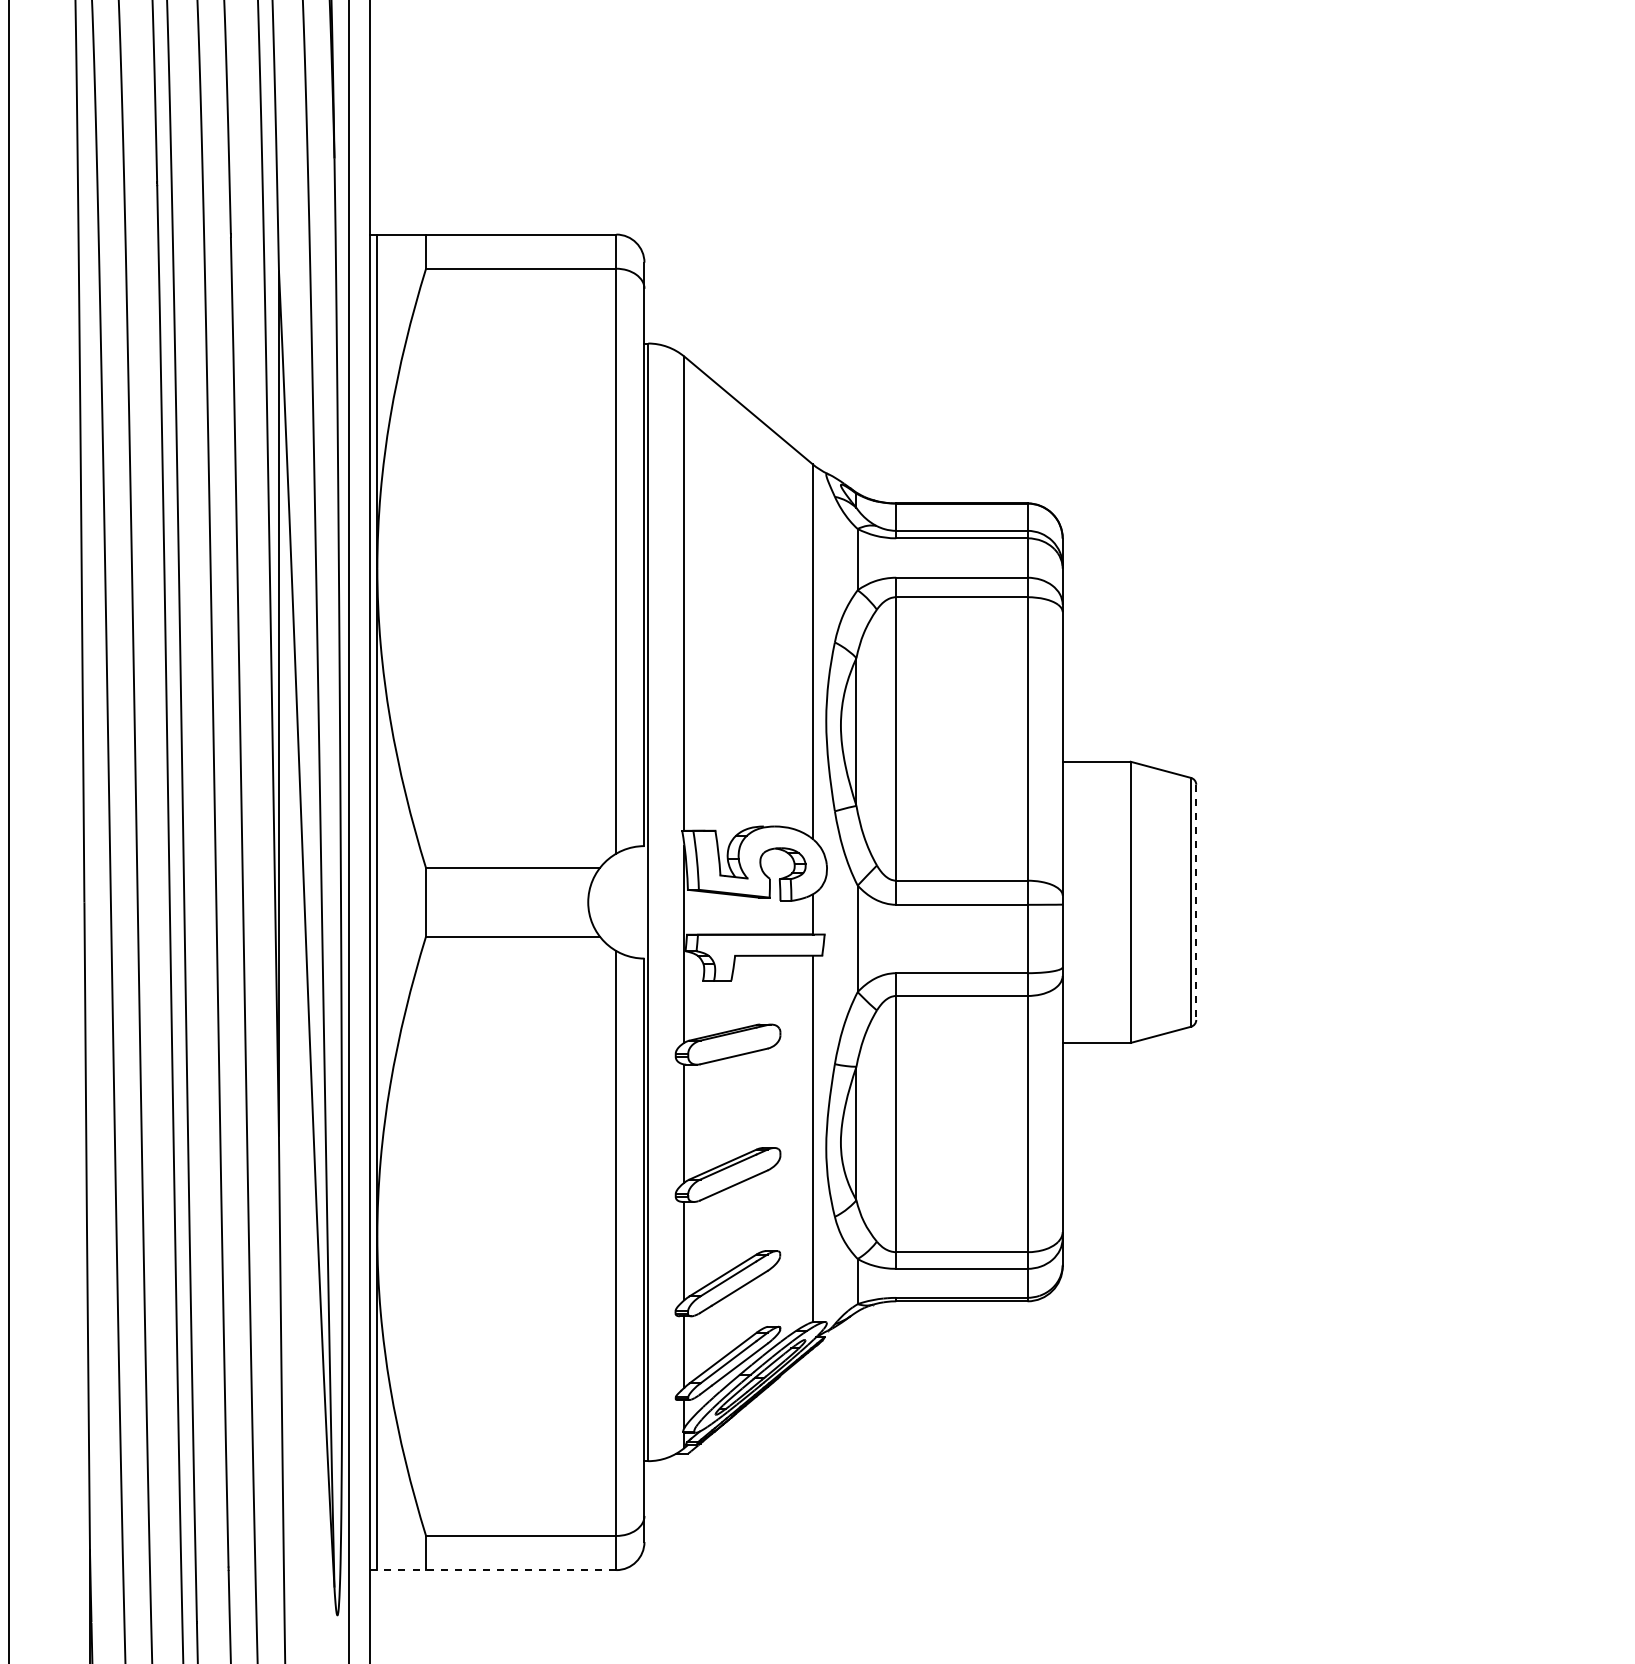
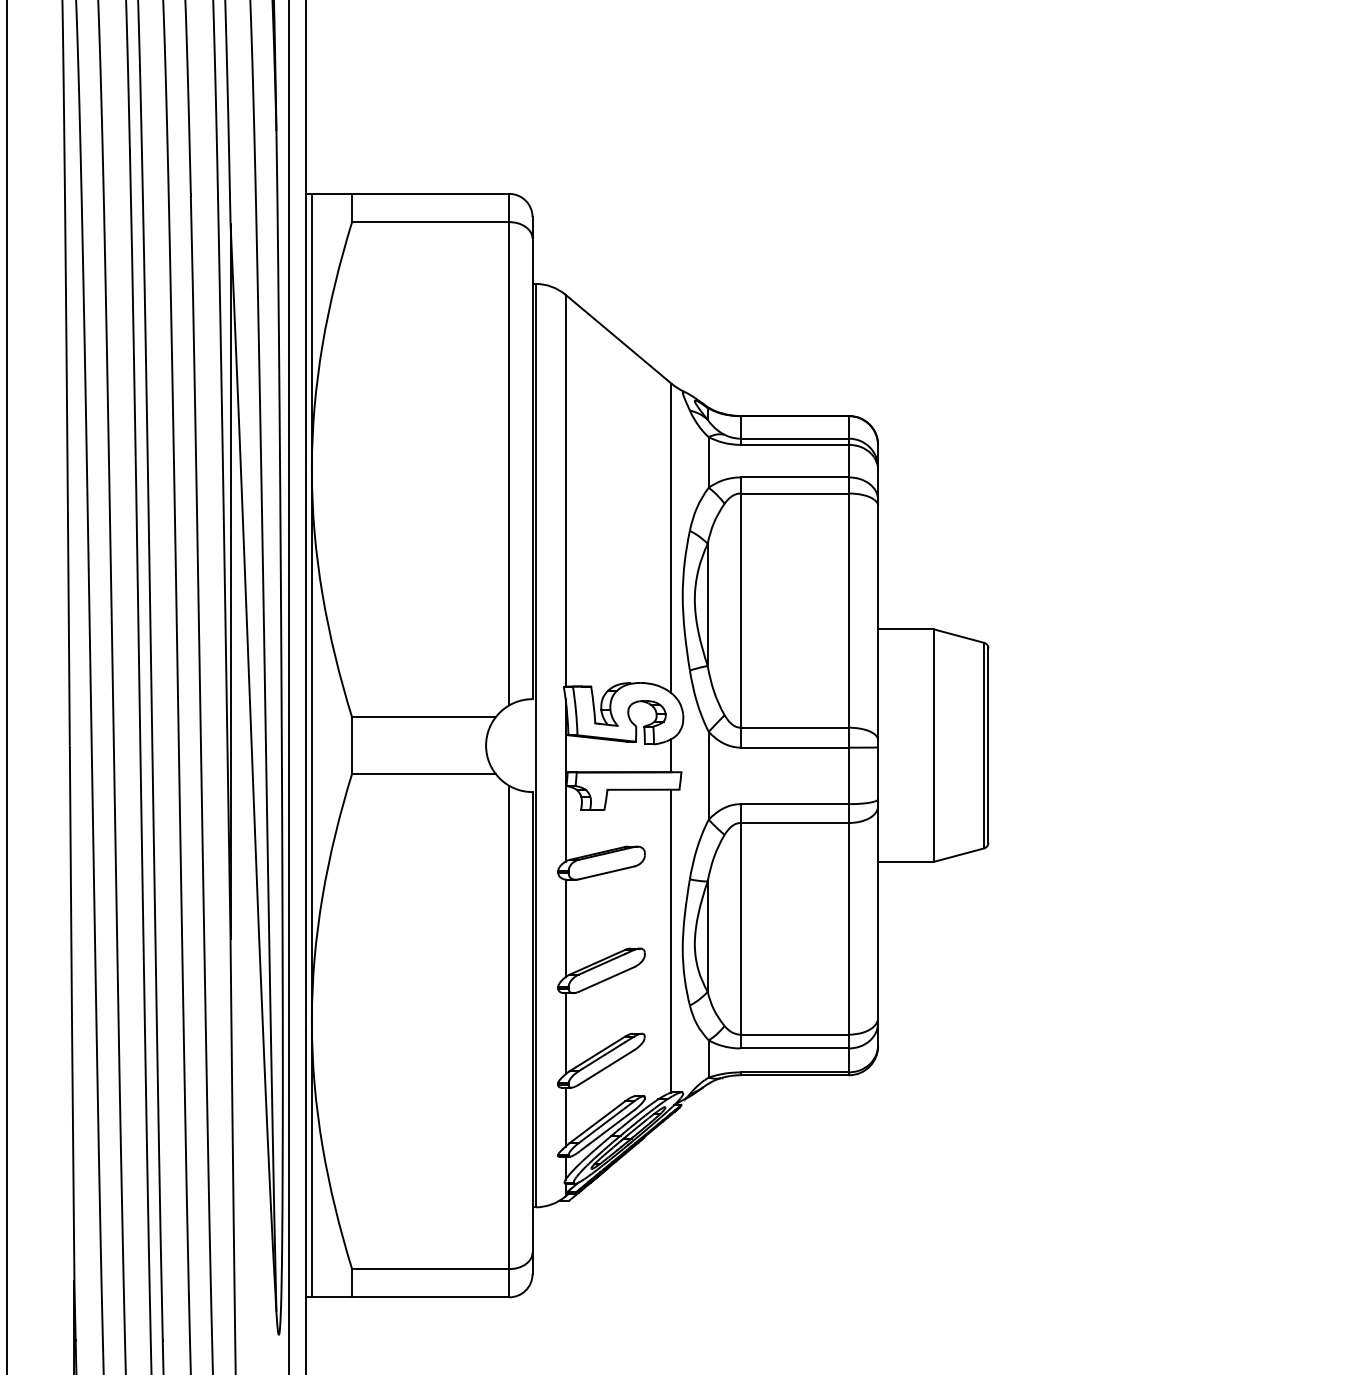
line: (1196, 902) -> (988, 745), dashed -> solid
line: (493, 1570) -> (407, 1297), dashed -> solid

